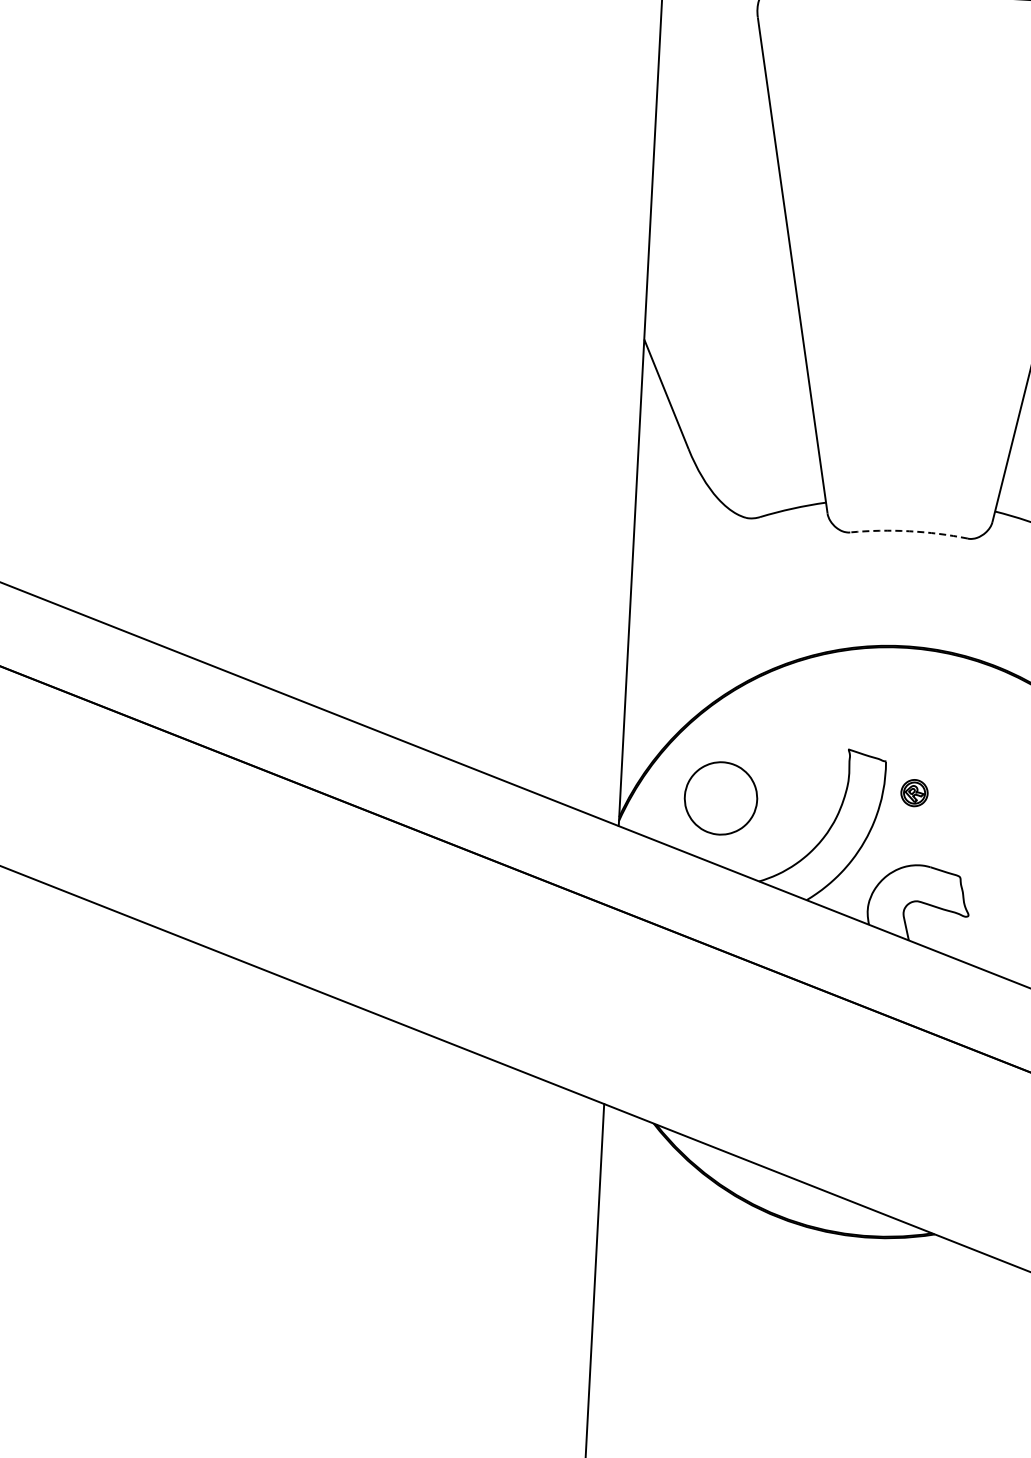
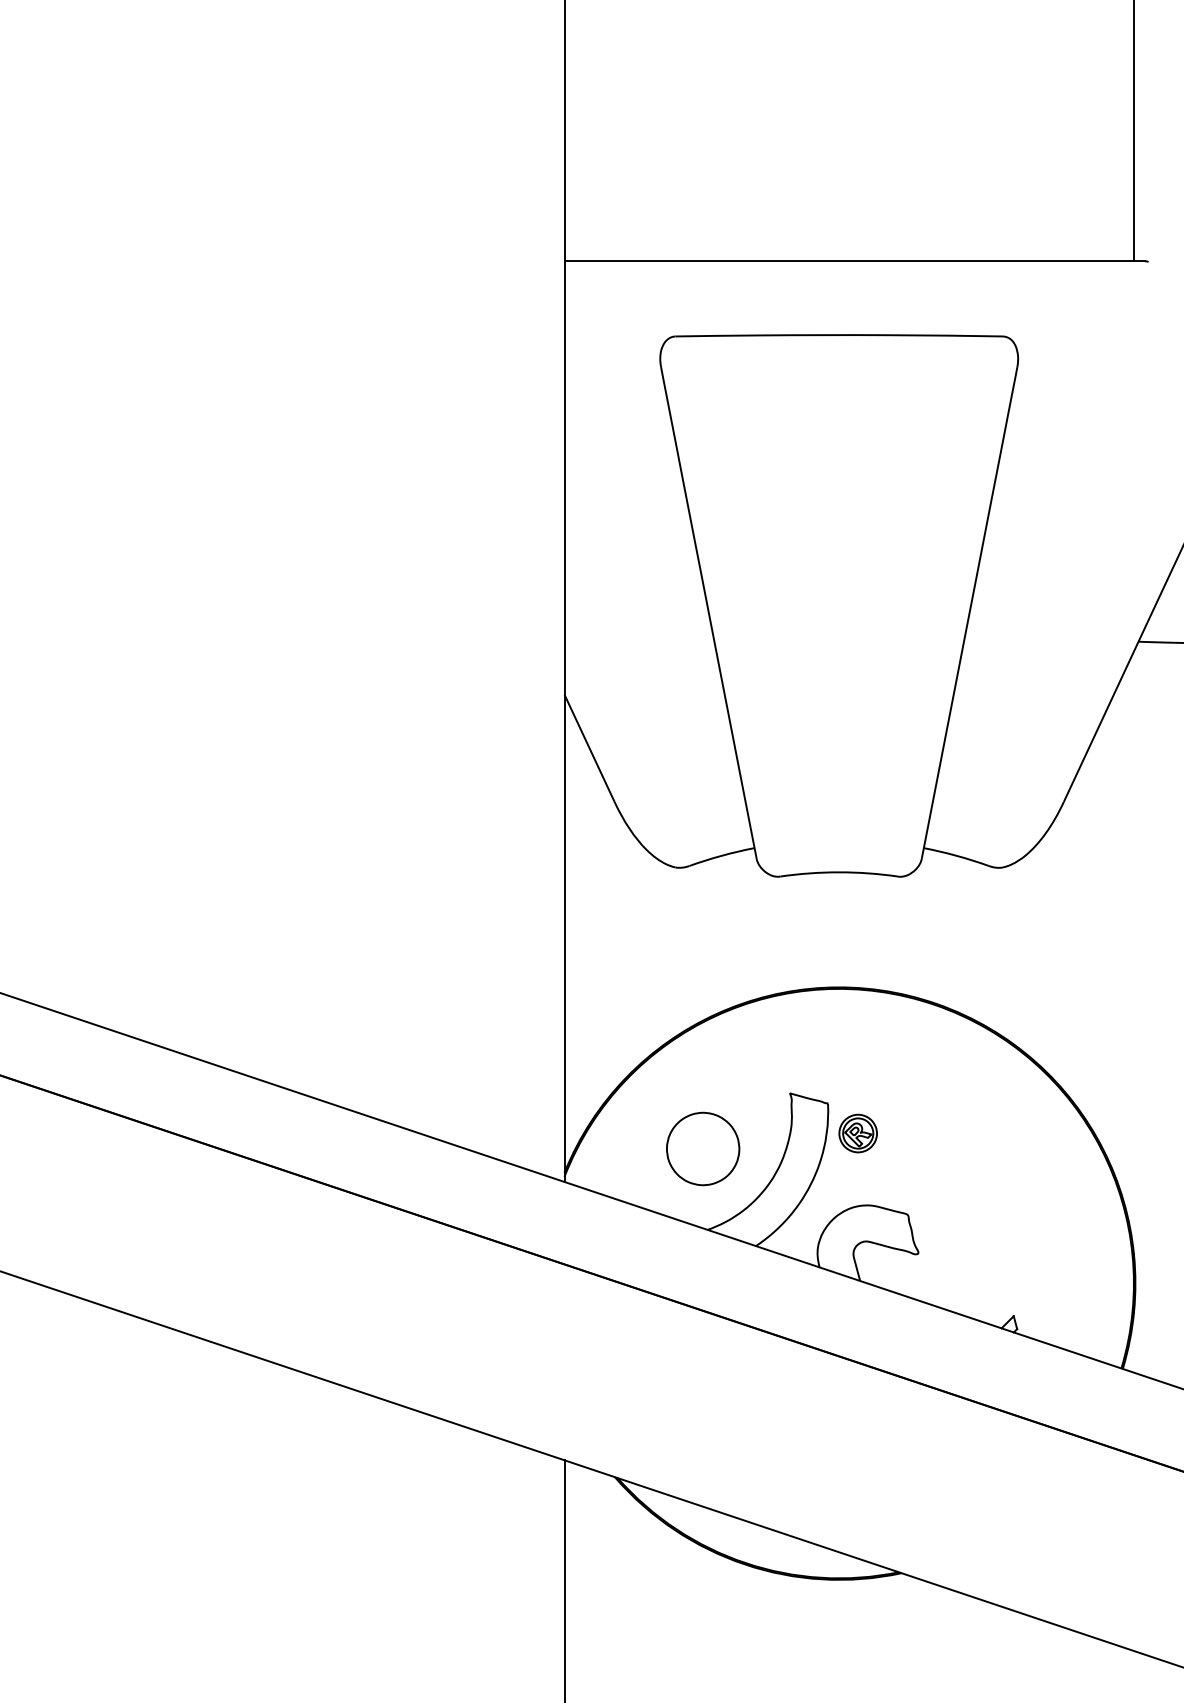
arc: (909, 531) -> (839, 872), dashed -> solid
part: (913, 793) -> (857, 1133), size x1.43
part: (721, 797) -> (703, 1148), moved

